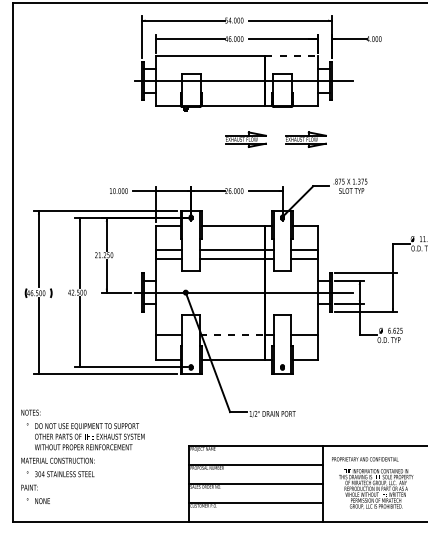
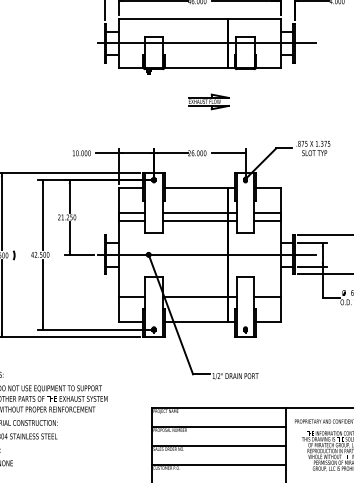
line: (292, 56) -> (255, 18), dashed -> solid
part: (305, 139) -> (268, 101), removed
line: (232, 334) -> (195, 296), dashed -> solid

